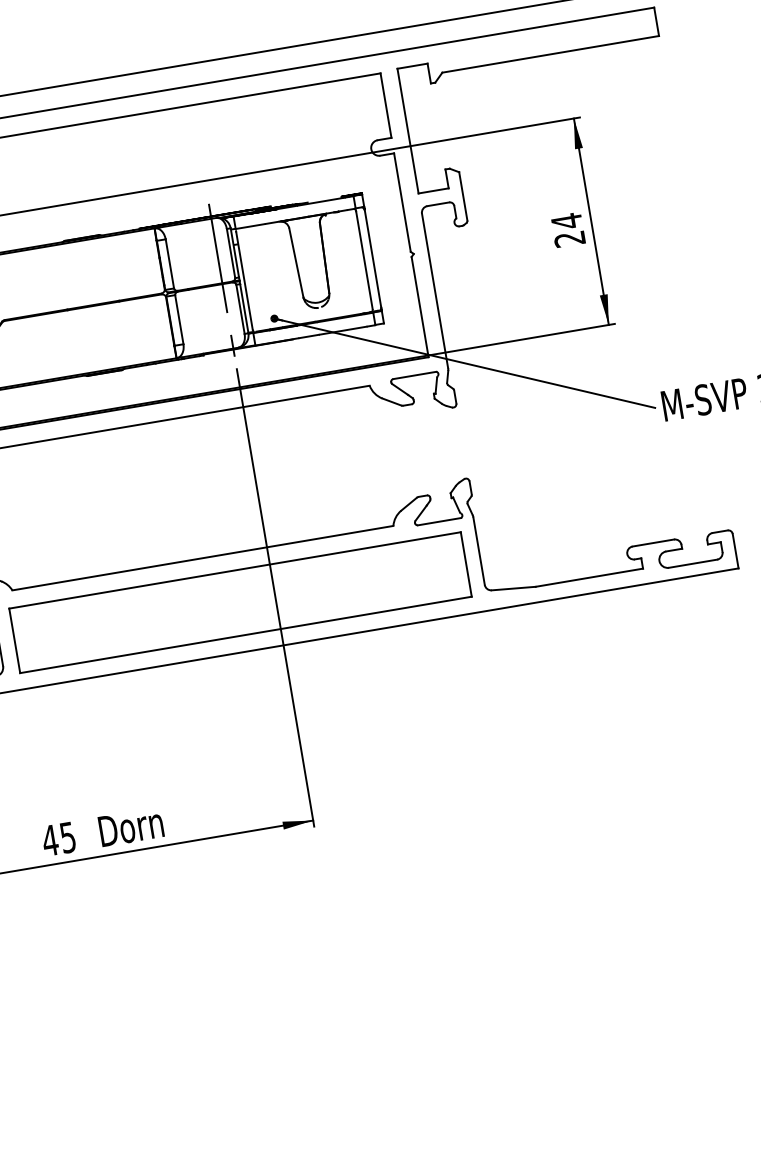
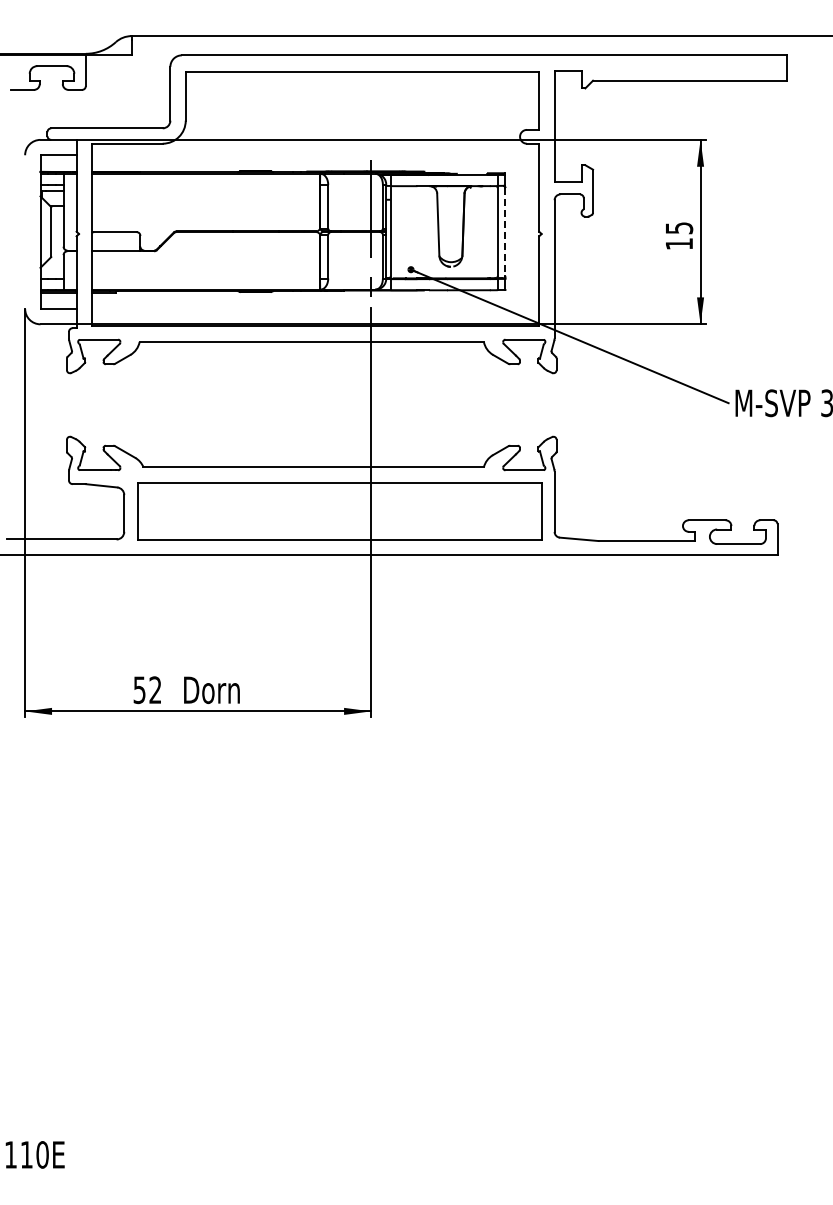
text: (568, 229) -> (679, 235), 24 -> 15
line: (372, 257) -> (505, 231), solid -> dashed
text: (59, 839) -> (147, 690), 45 -> 52

